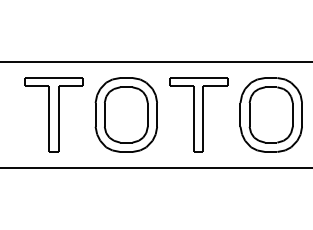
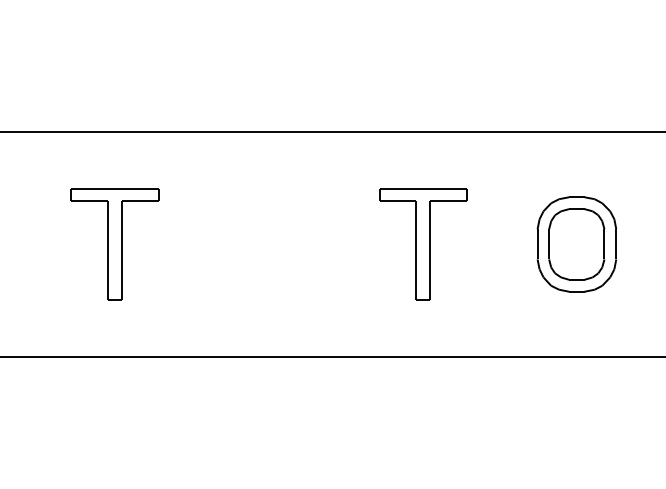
part: (53, 114) -> (113, 243), size x0.7
part: (125, 114) -> (267, 243), removed
part: (198, 114) -> (422, 243), size x0.7
part: (270, 114) -> (575, 243), size x0.6

